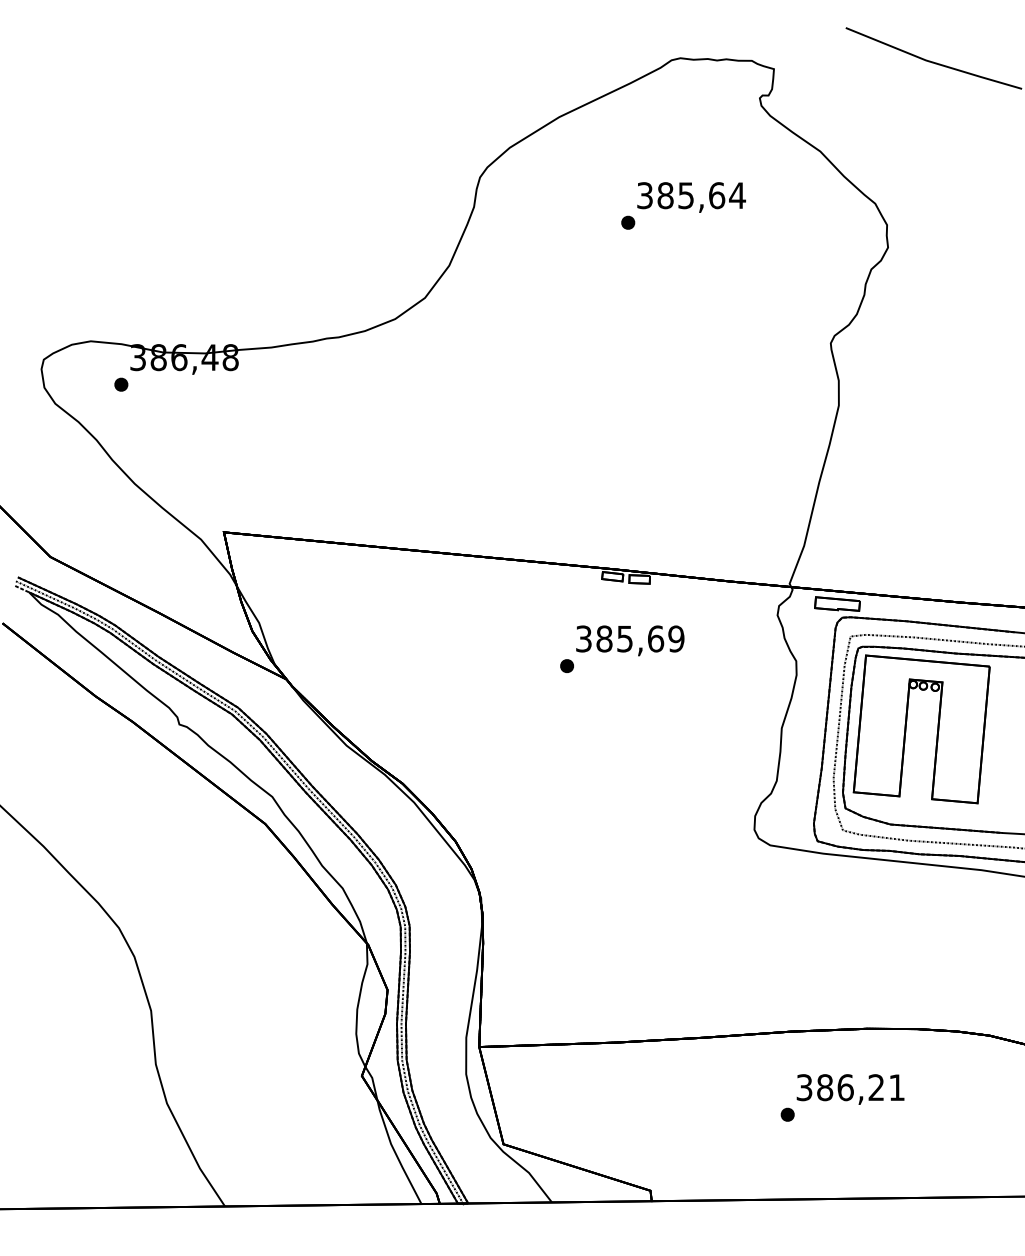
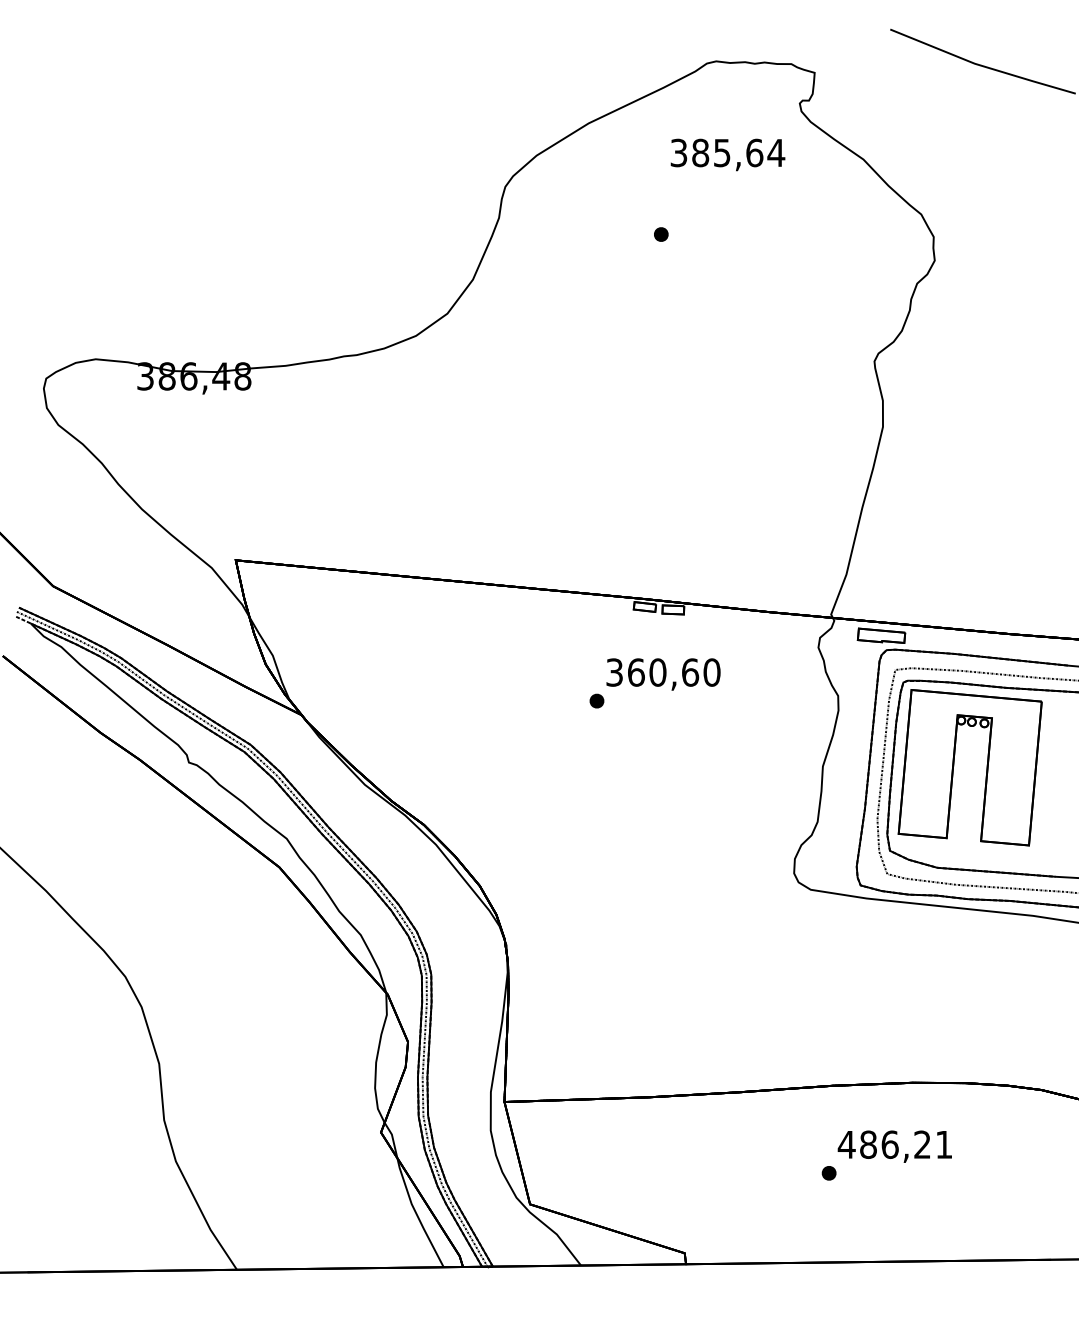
text: (691, 197) -> (727, 154), moved
part: (121, 384) -> (127, 404), removed
text: (639, 638) -> (673, 672), 385,69 -> 360,60
text: (804, 1087) -> (846, 1144), 386,21 -> 486,21

